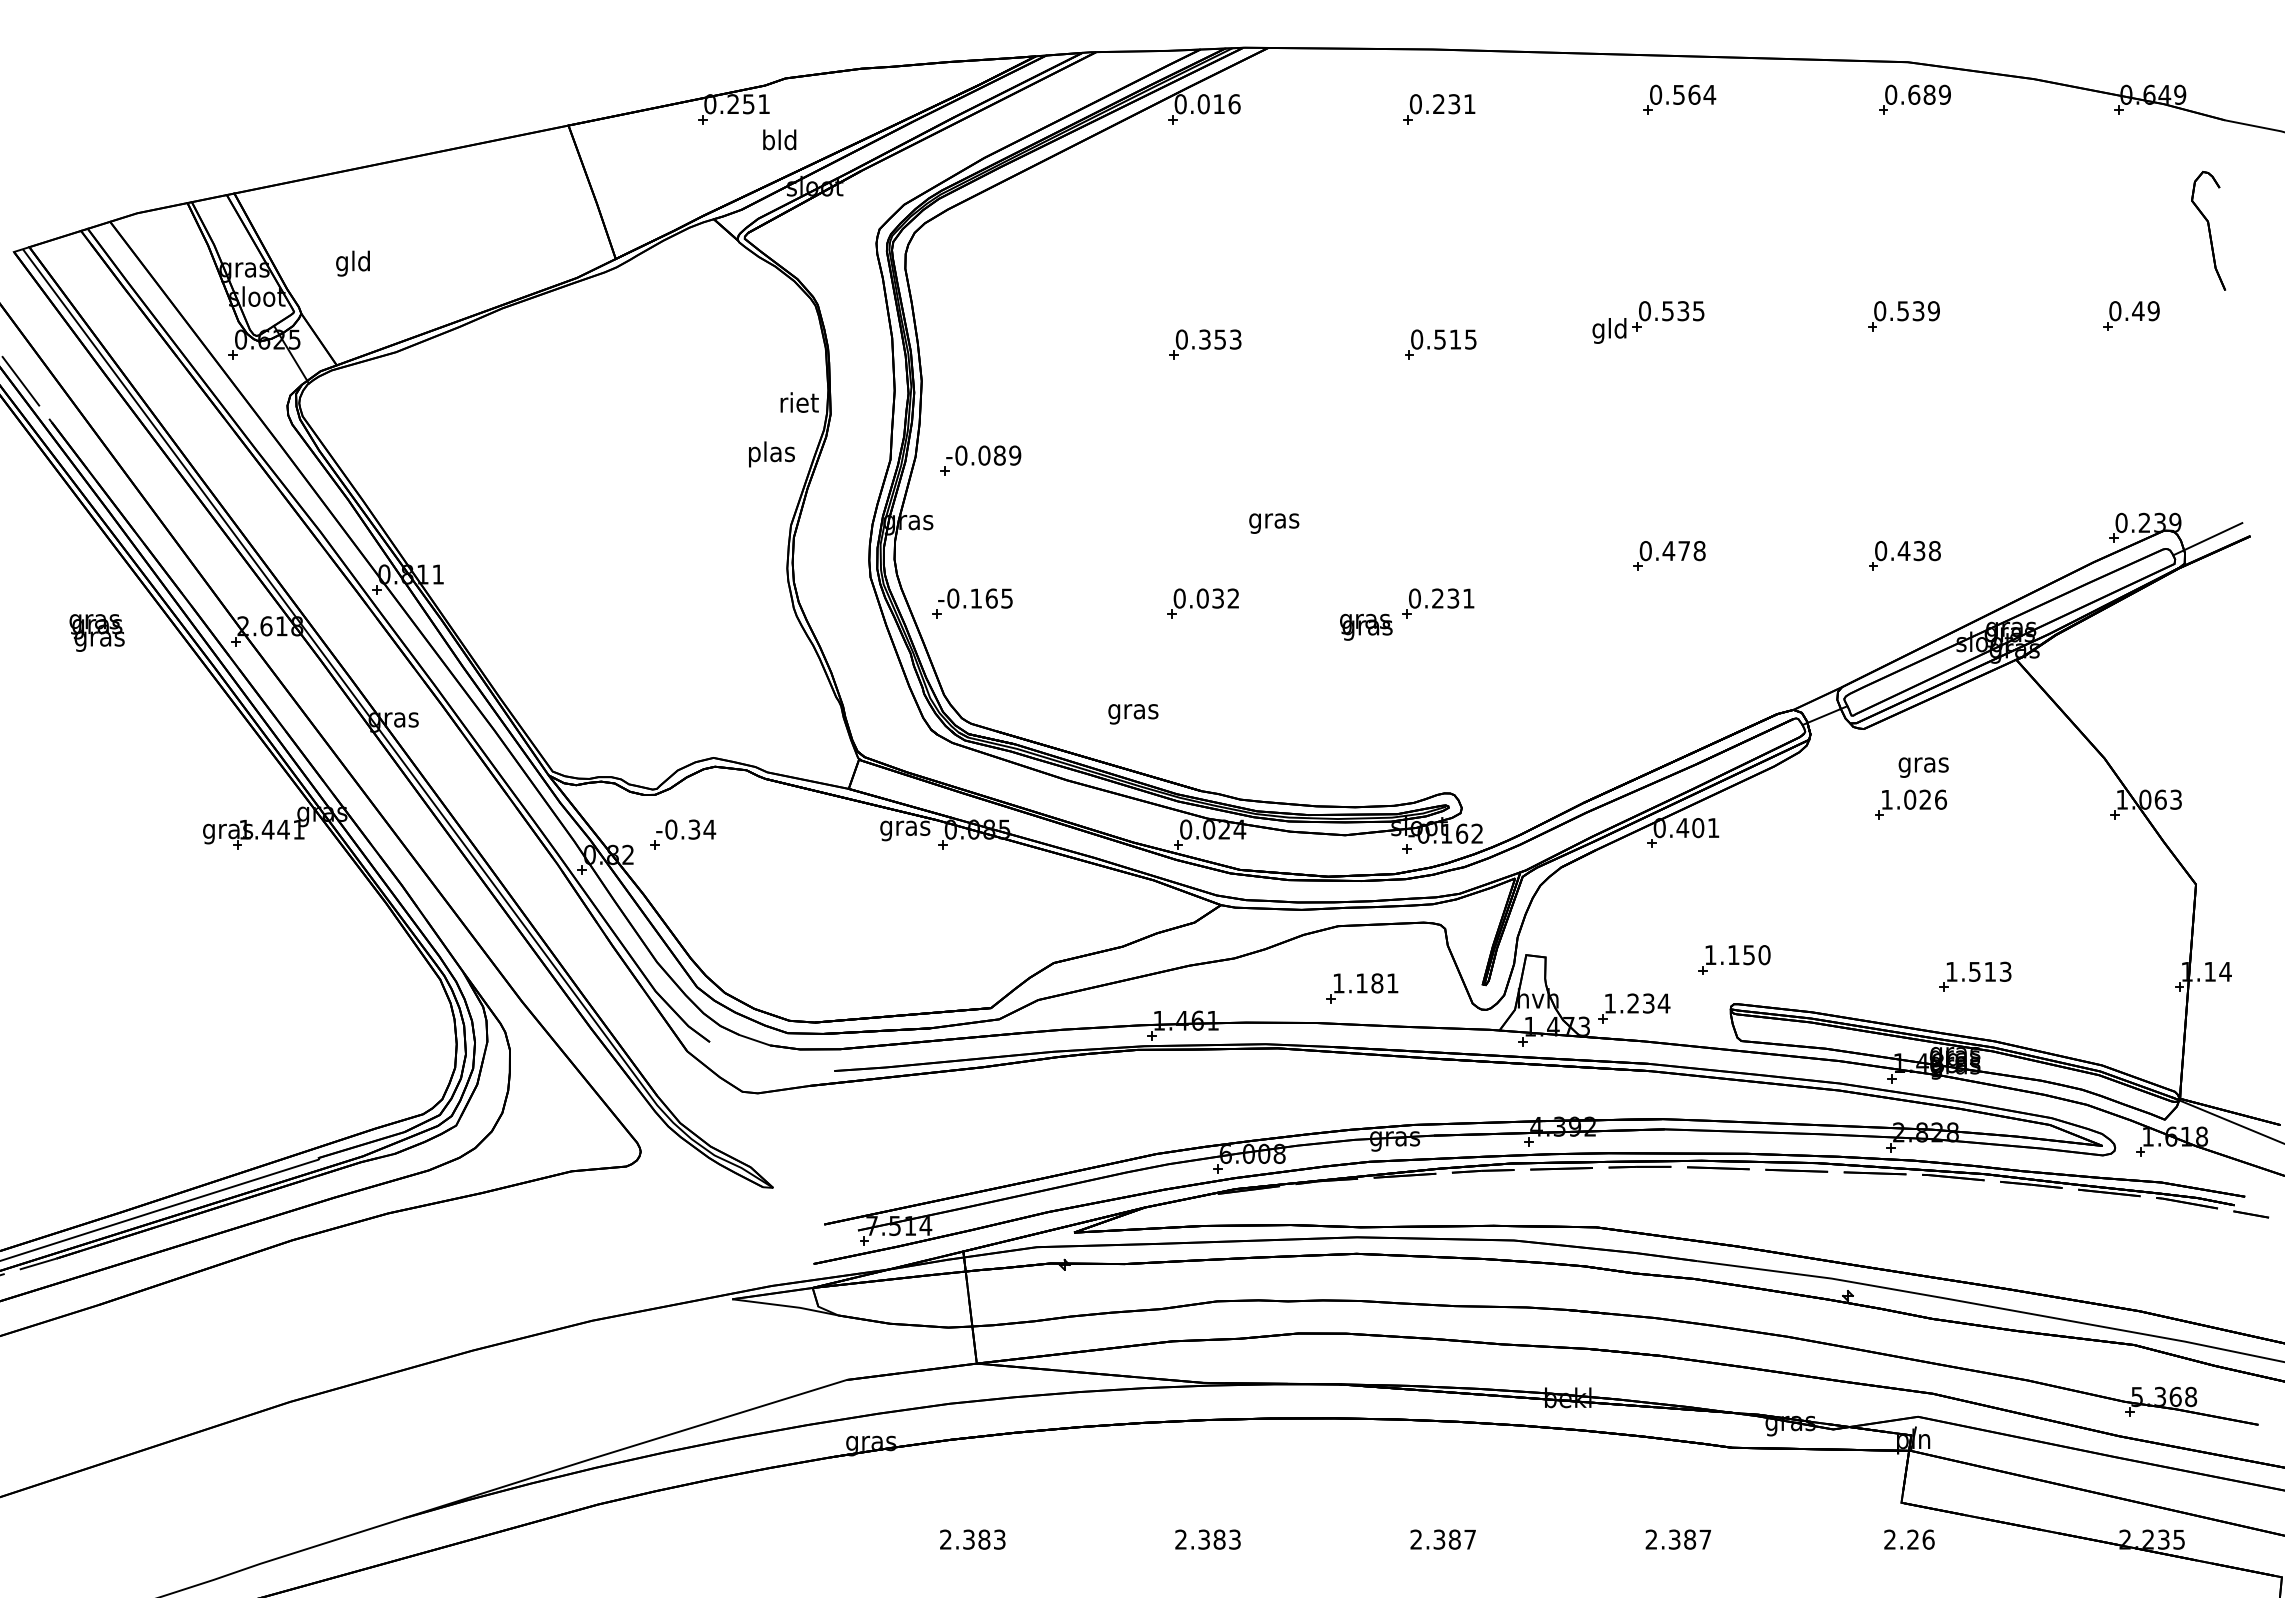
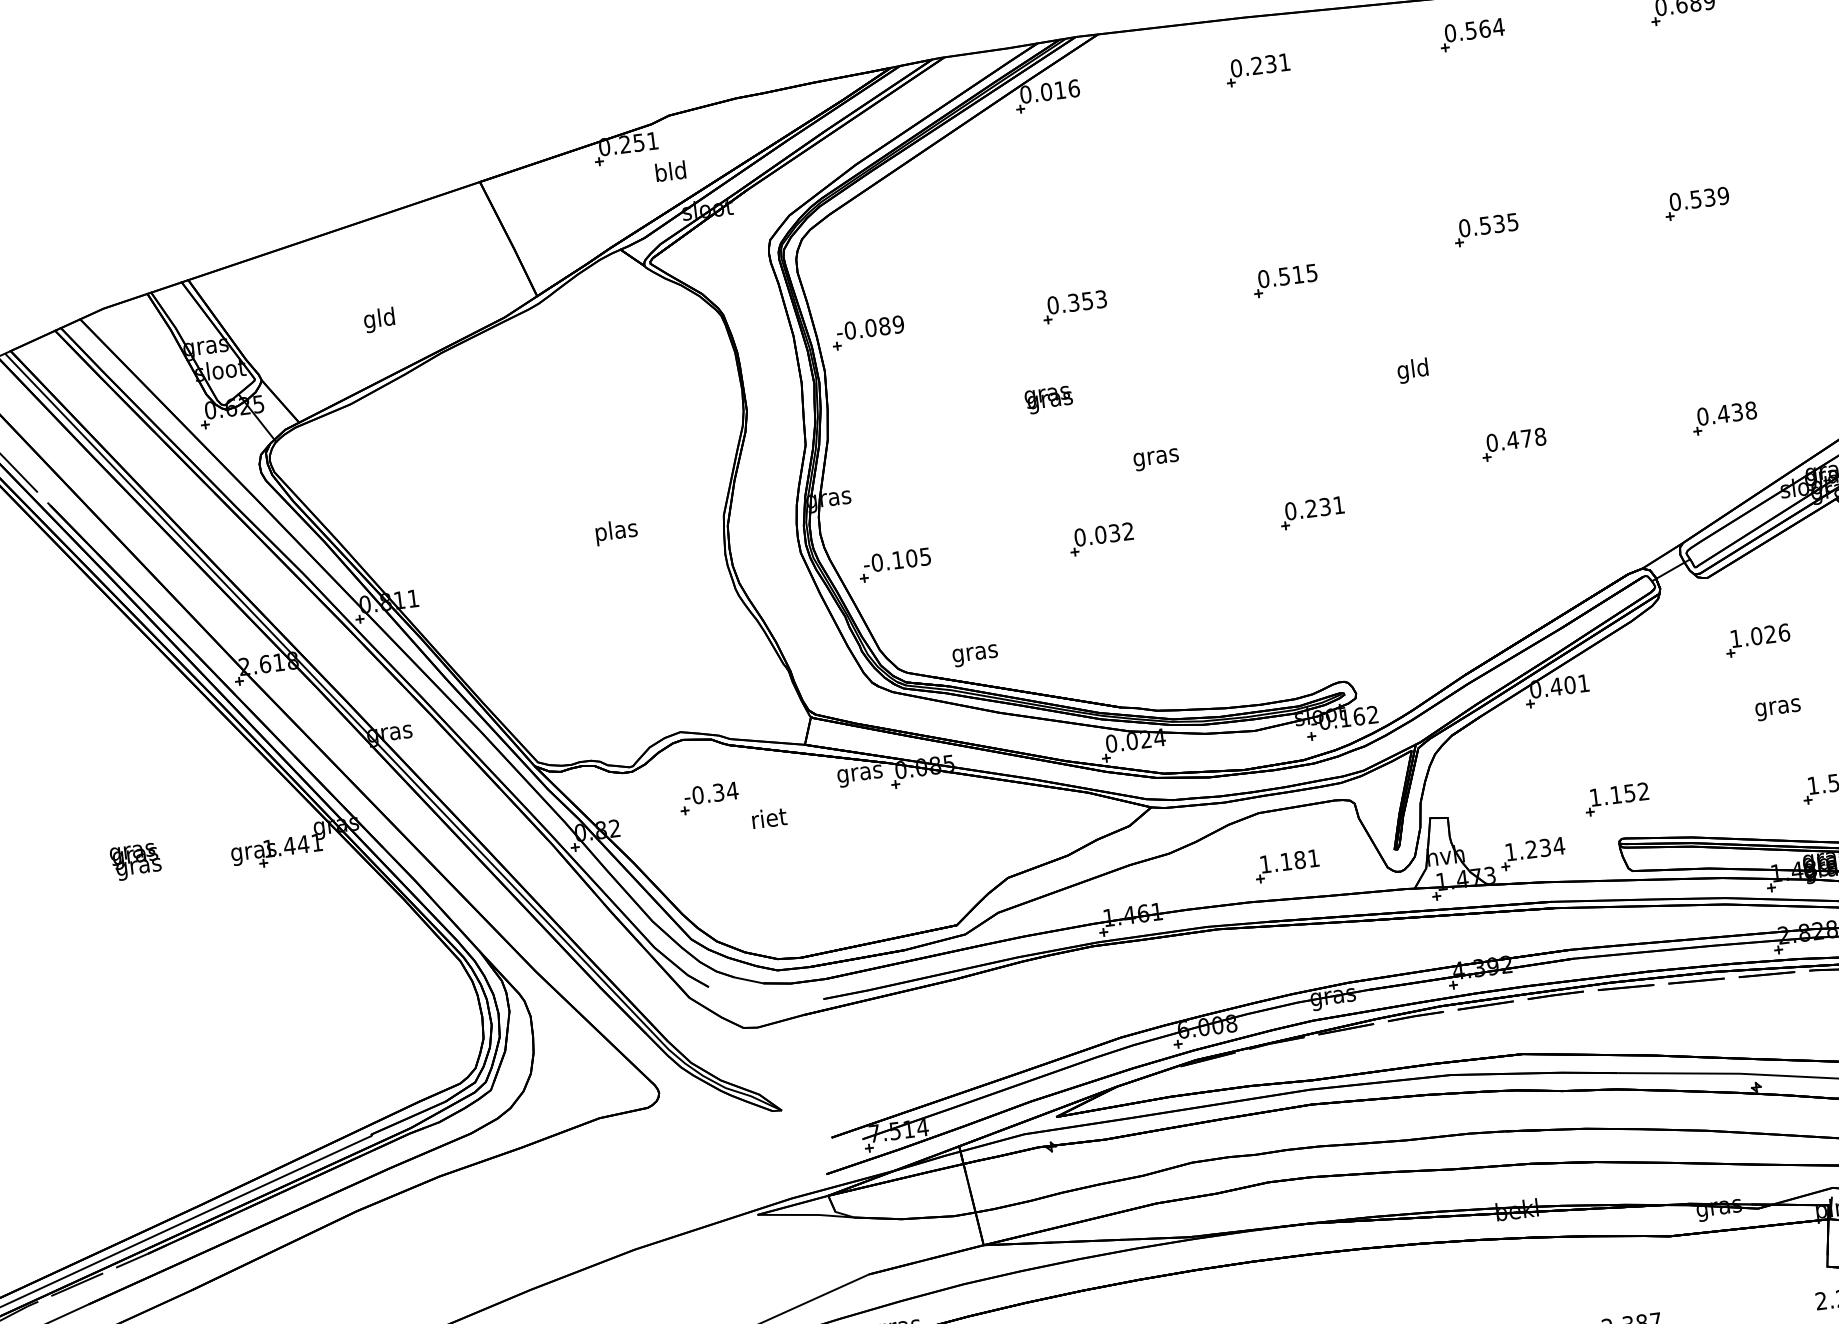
text: (352, 263) -> (378, 320), moved
text: (1609, 330) -> (1412, 370), moved
text: (799, 402) -> (769, 818), moved
text: (771, 454) -> (616, 532), moved
part: (980, 460) -> (867, 332), moved
text: (991, 598) -> (911, 558), -0.165 -> -0.105
text: (1366, 626) -> (1049, 399), moved
text: (96, 632) -> (135, 861), moved
text: (1133, 714) -> (975, 655), moved
text: (1923, 767) -> (1778, 709), moved
part: (683, 834) -> (709, 798), moved
text: (1764, 955) -> (1643, 791), 1.150 -> 1.152

